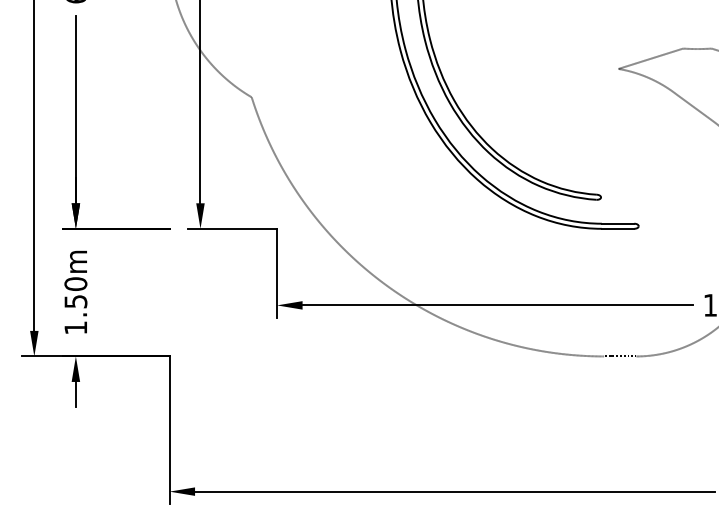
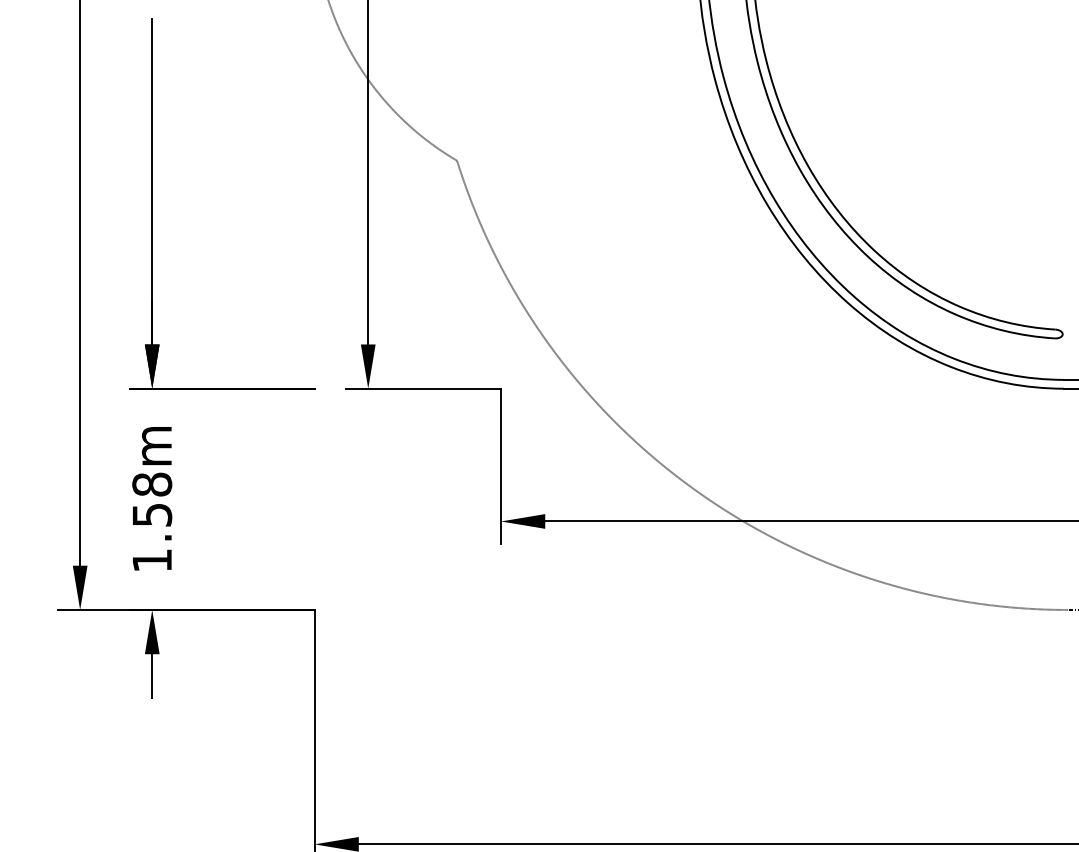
text: (75, 283) -> (151, 483), 1.50m -> 1.58m

